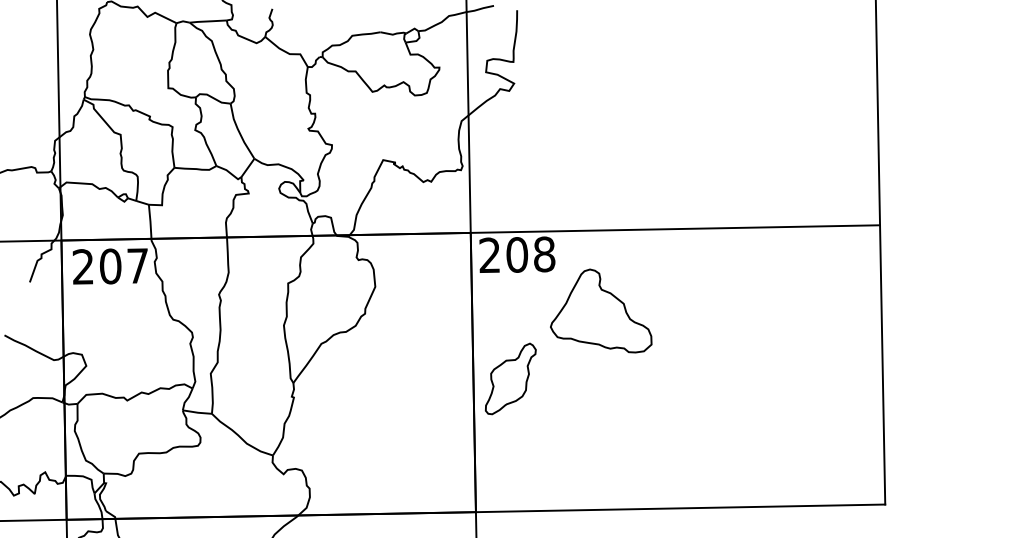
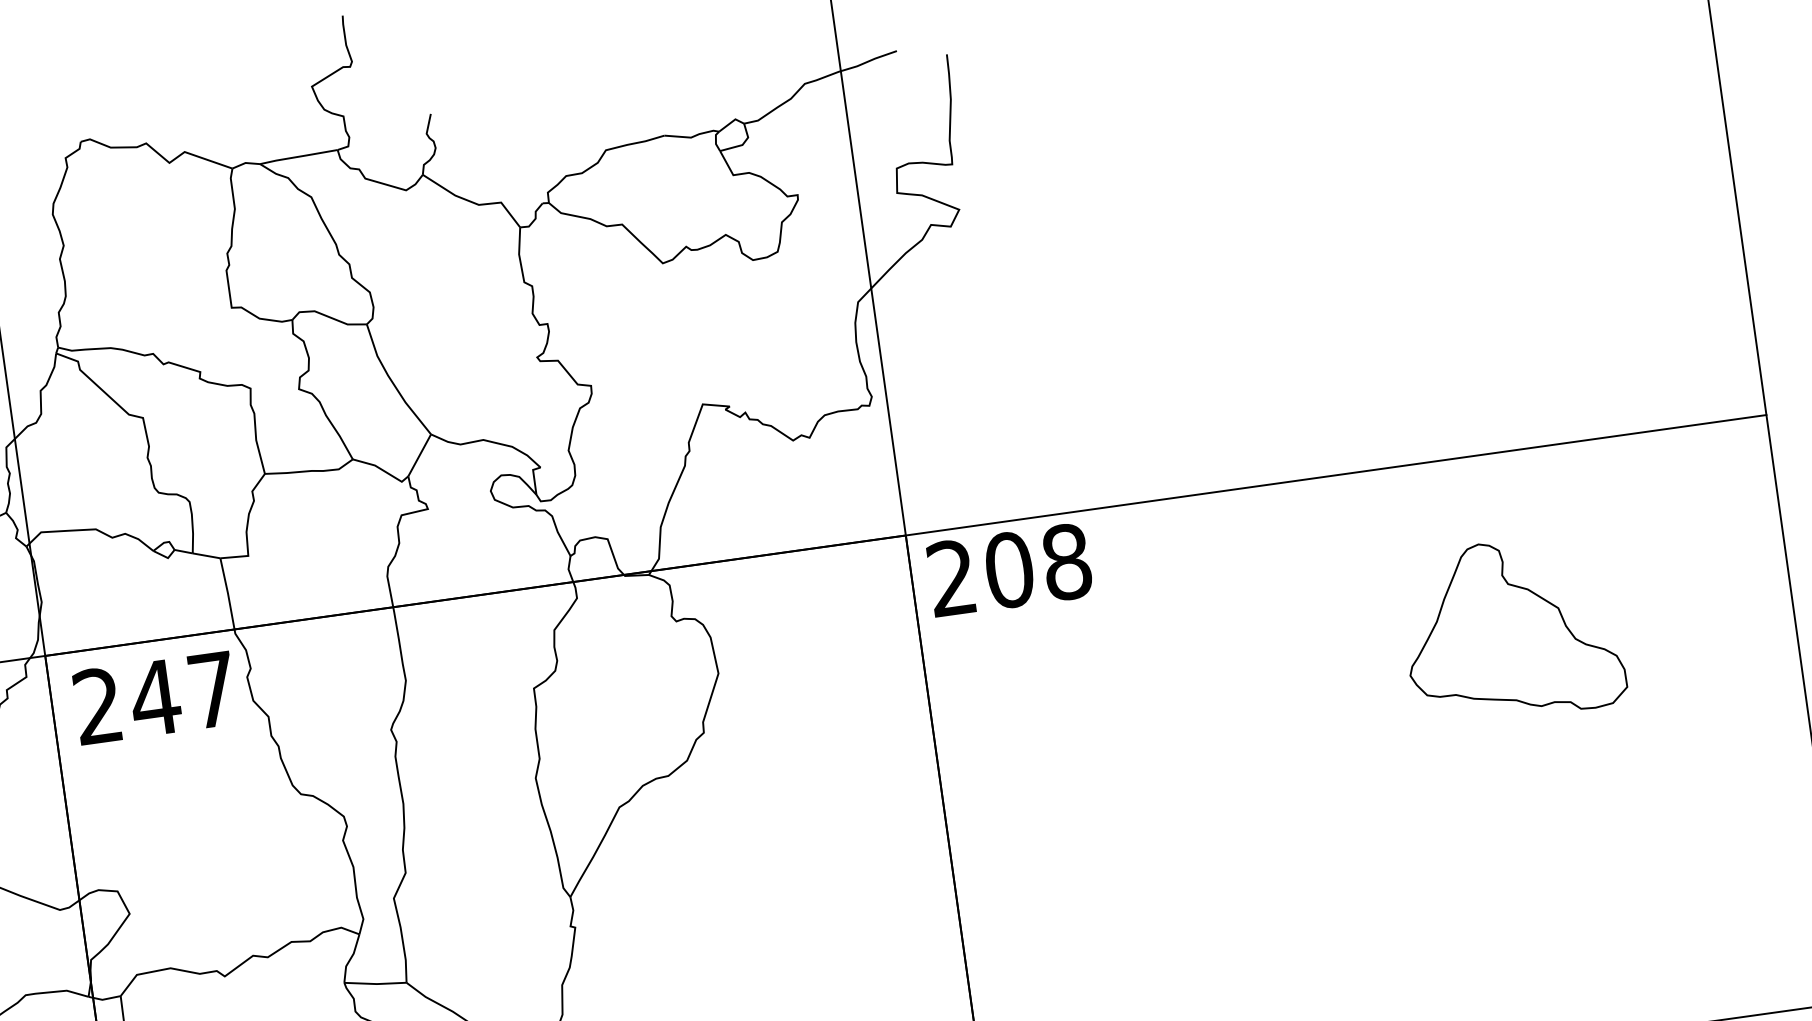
text: (110, 266) -> (155, 698), 207 -> 247
part: (601, 310) -> (1513, 627), moved
part: (510, 378) -> (1026, 832), removed

